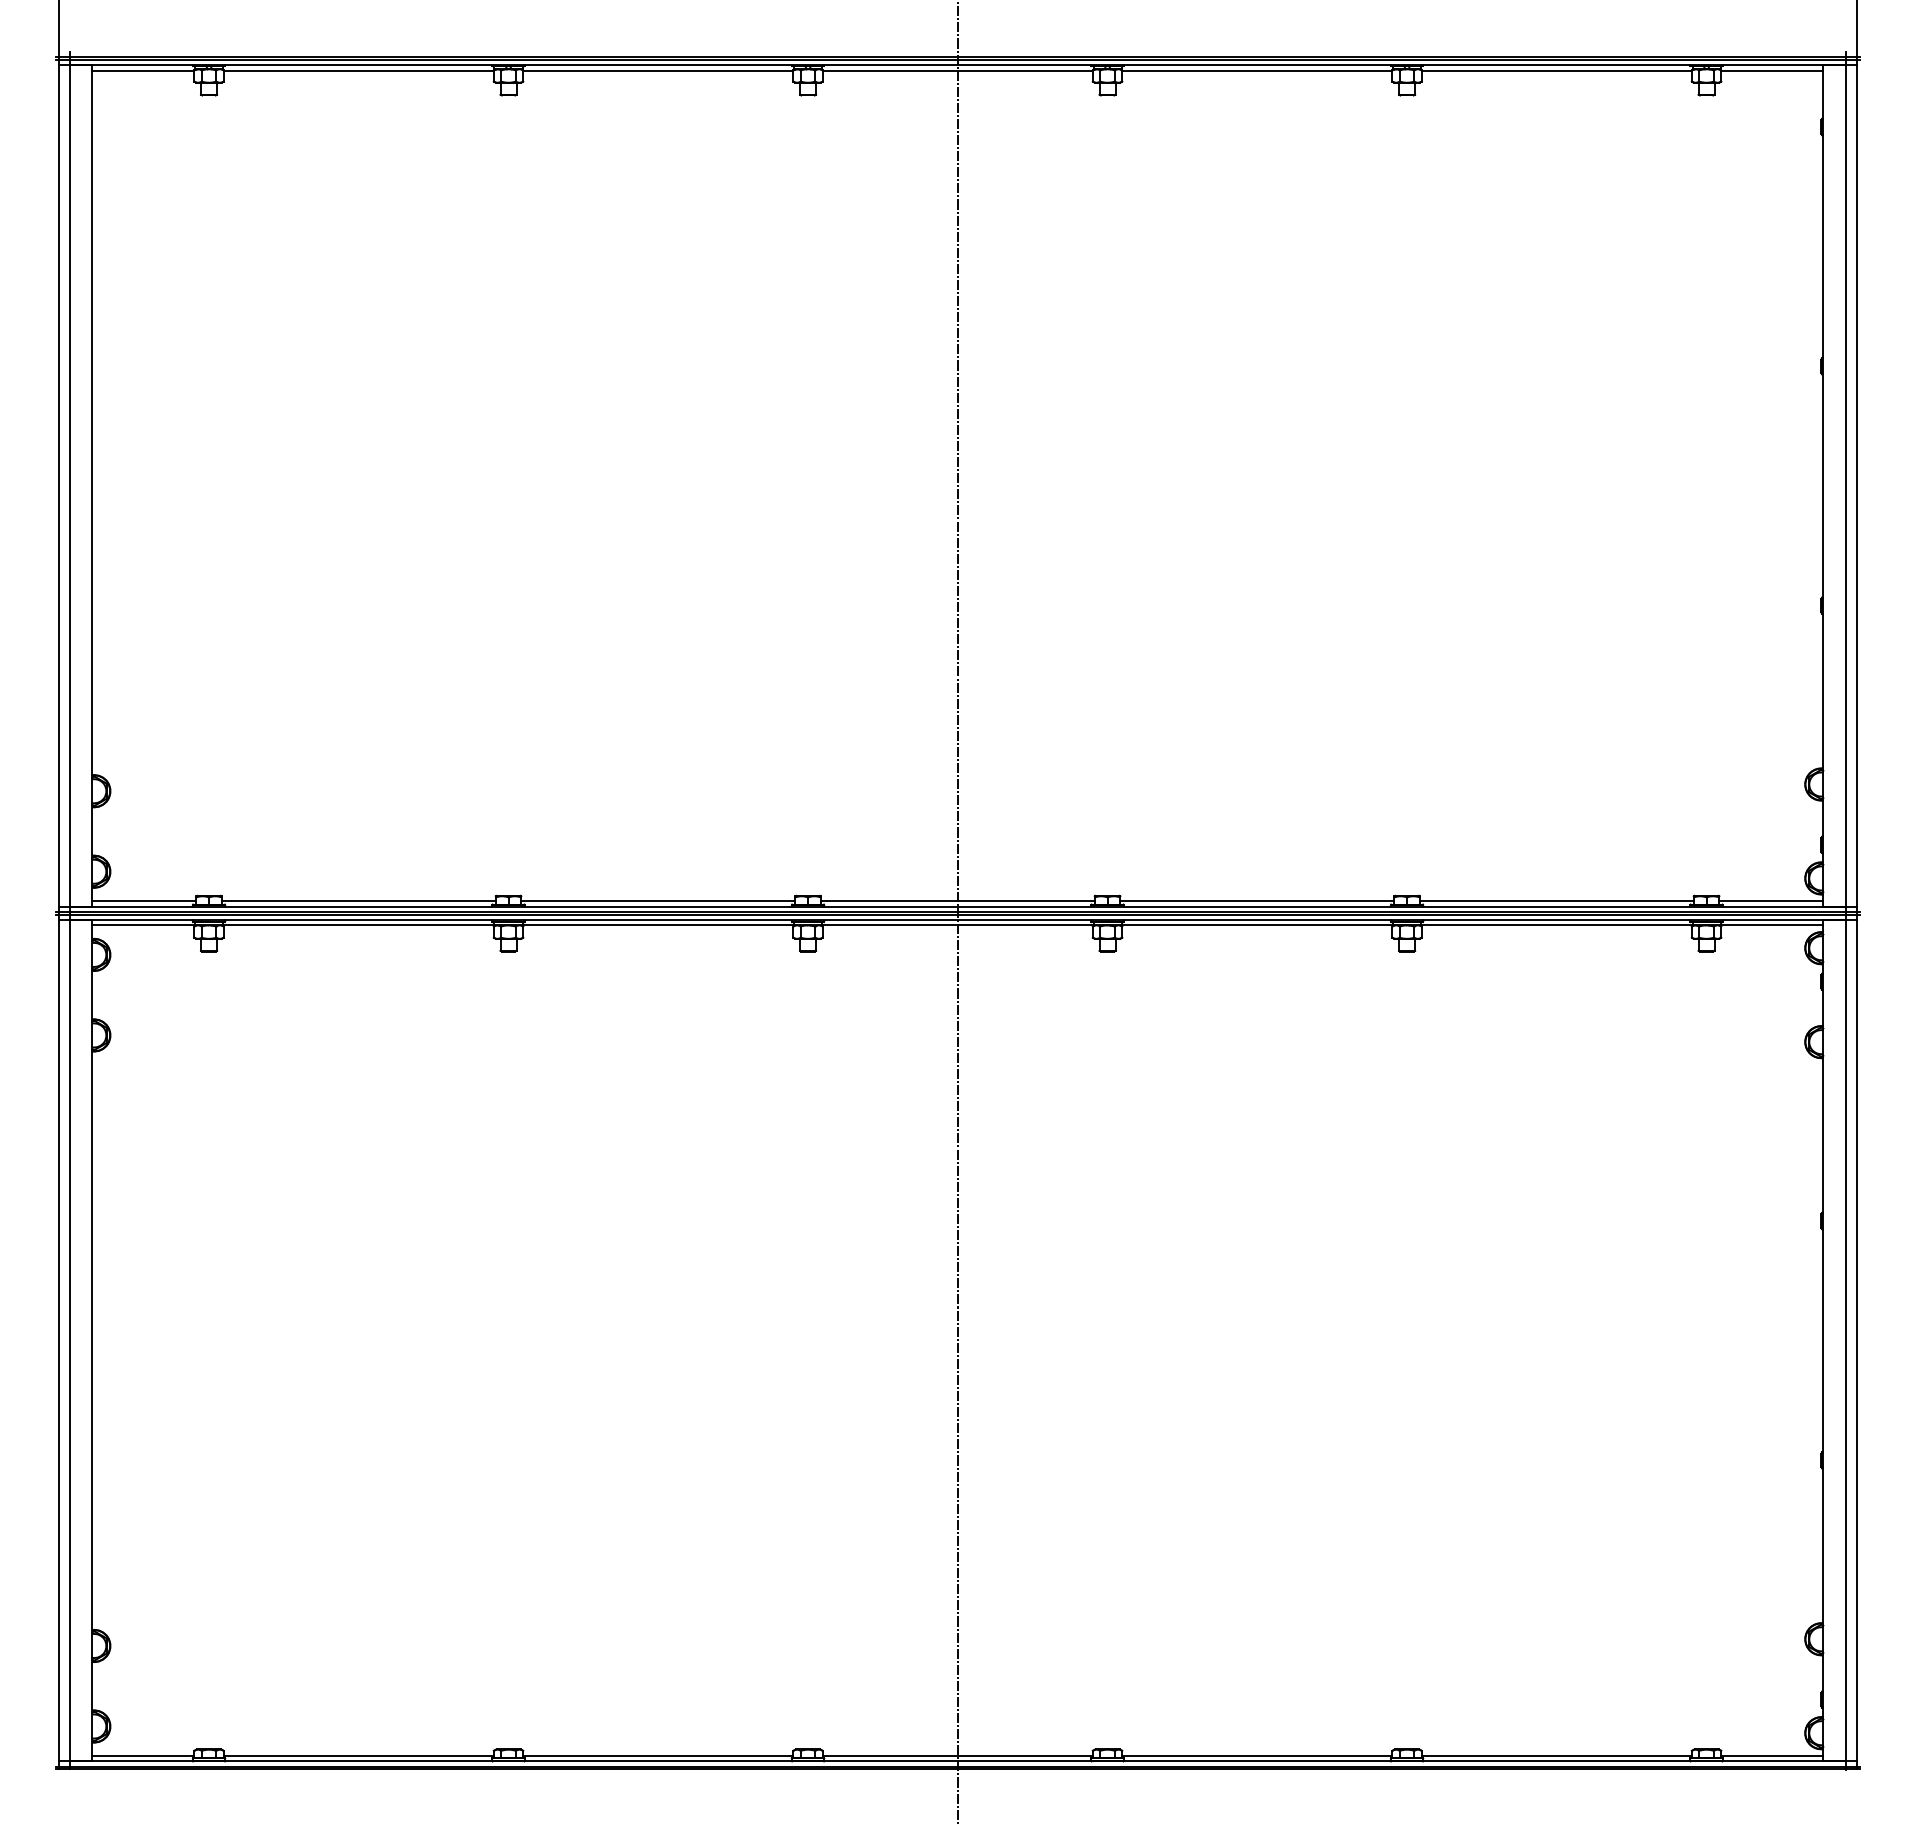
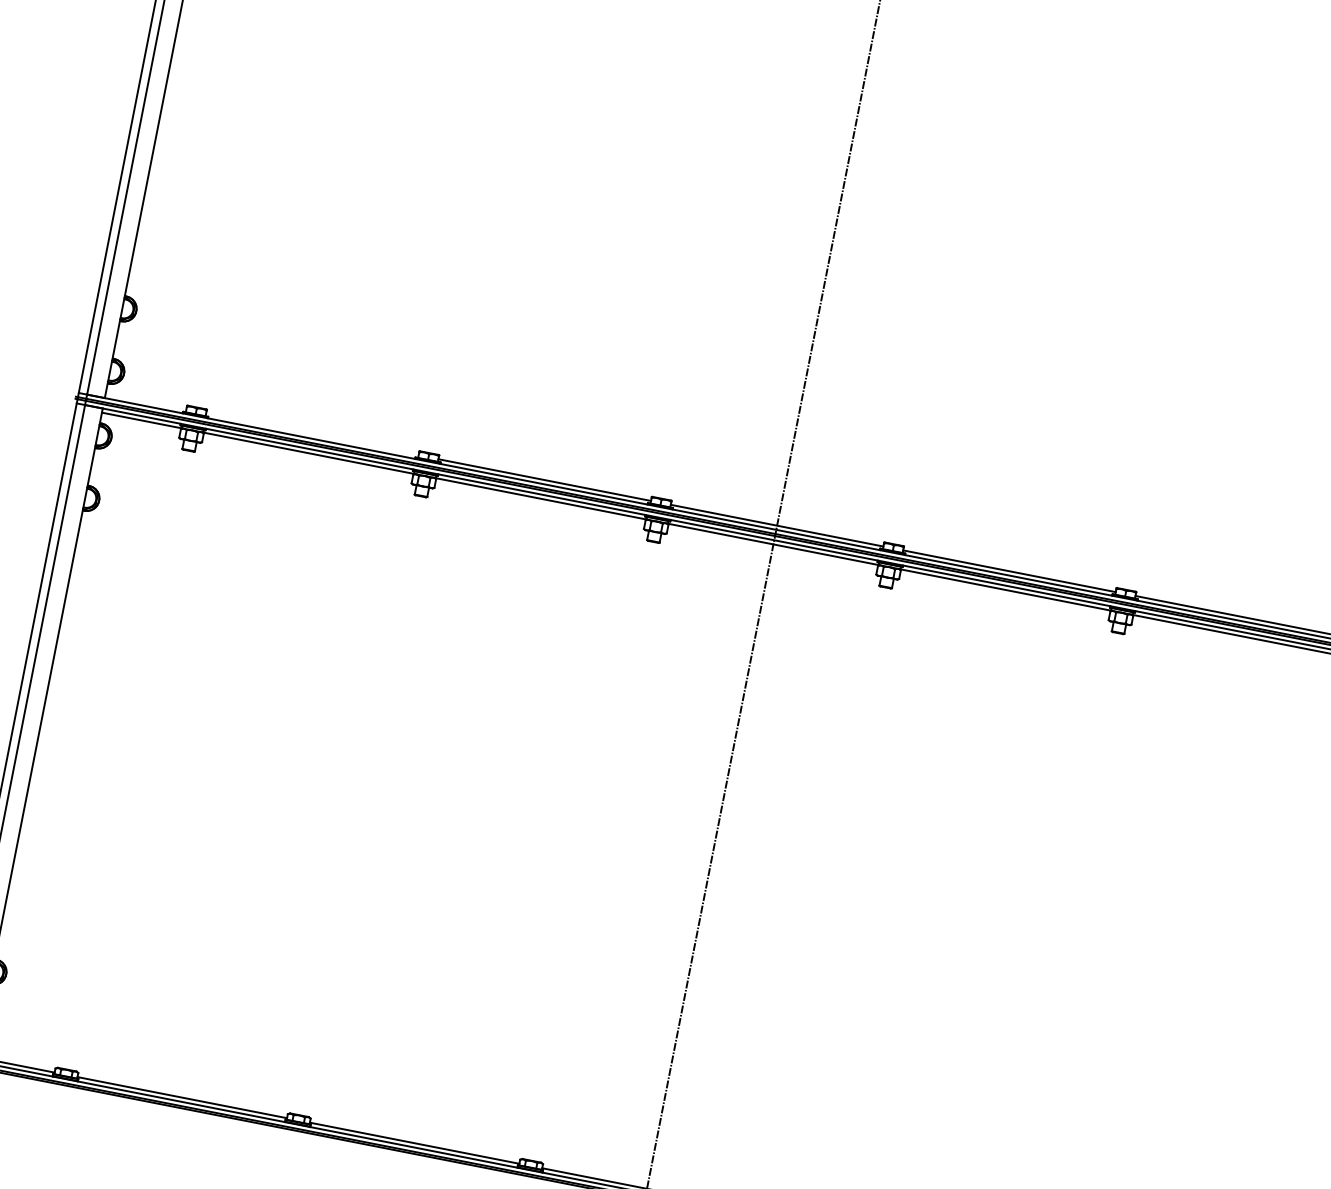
line: (144, 901) -> (146, 402), removed
line: (358, 901) -> (312, 434), removed

